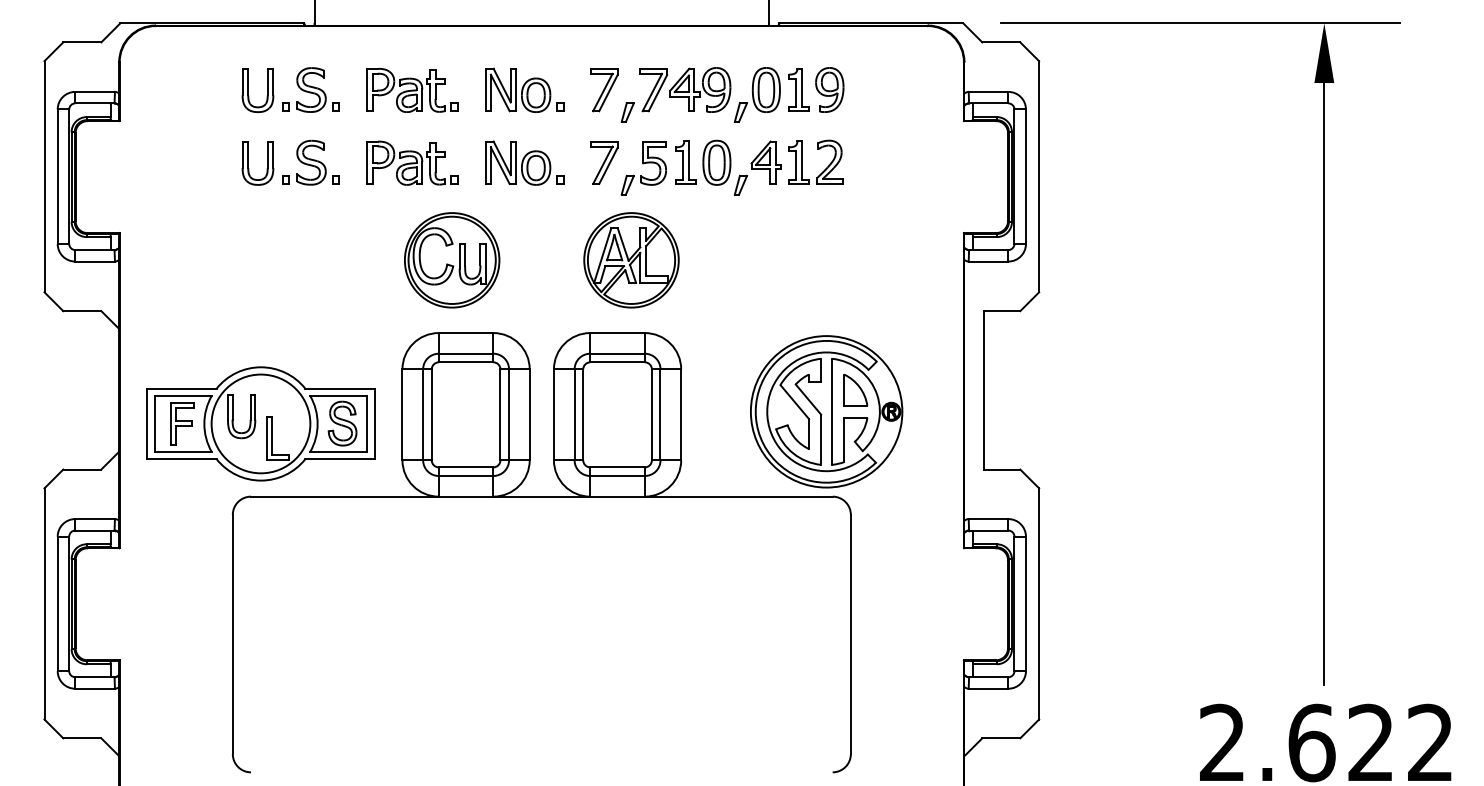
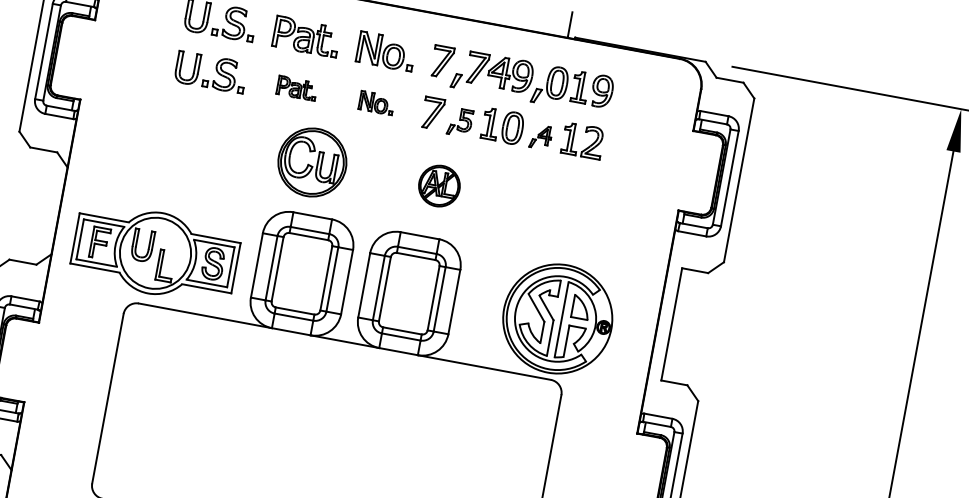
part: (412, 162) -> (297, 88), size x0.6
part: (524, 162) -> (376, 102), size x0.6
part: (757, 167) -> (540, 136), size x0.6
part: (643, 168) -> (460, 122), size x0.7
part: (631, 260) -> (439, 186), size x0.6

